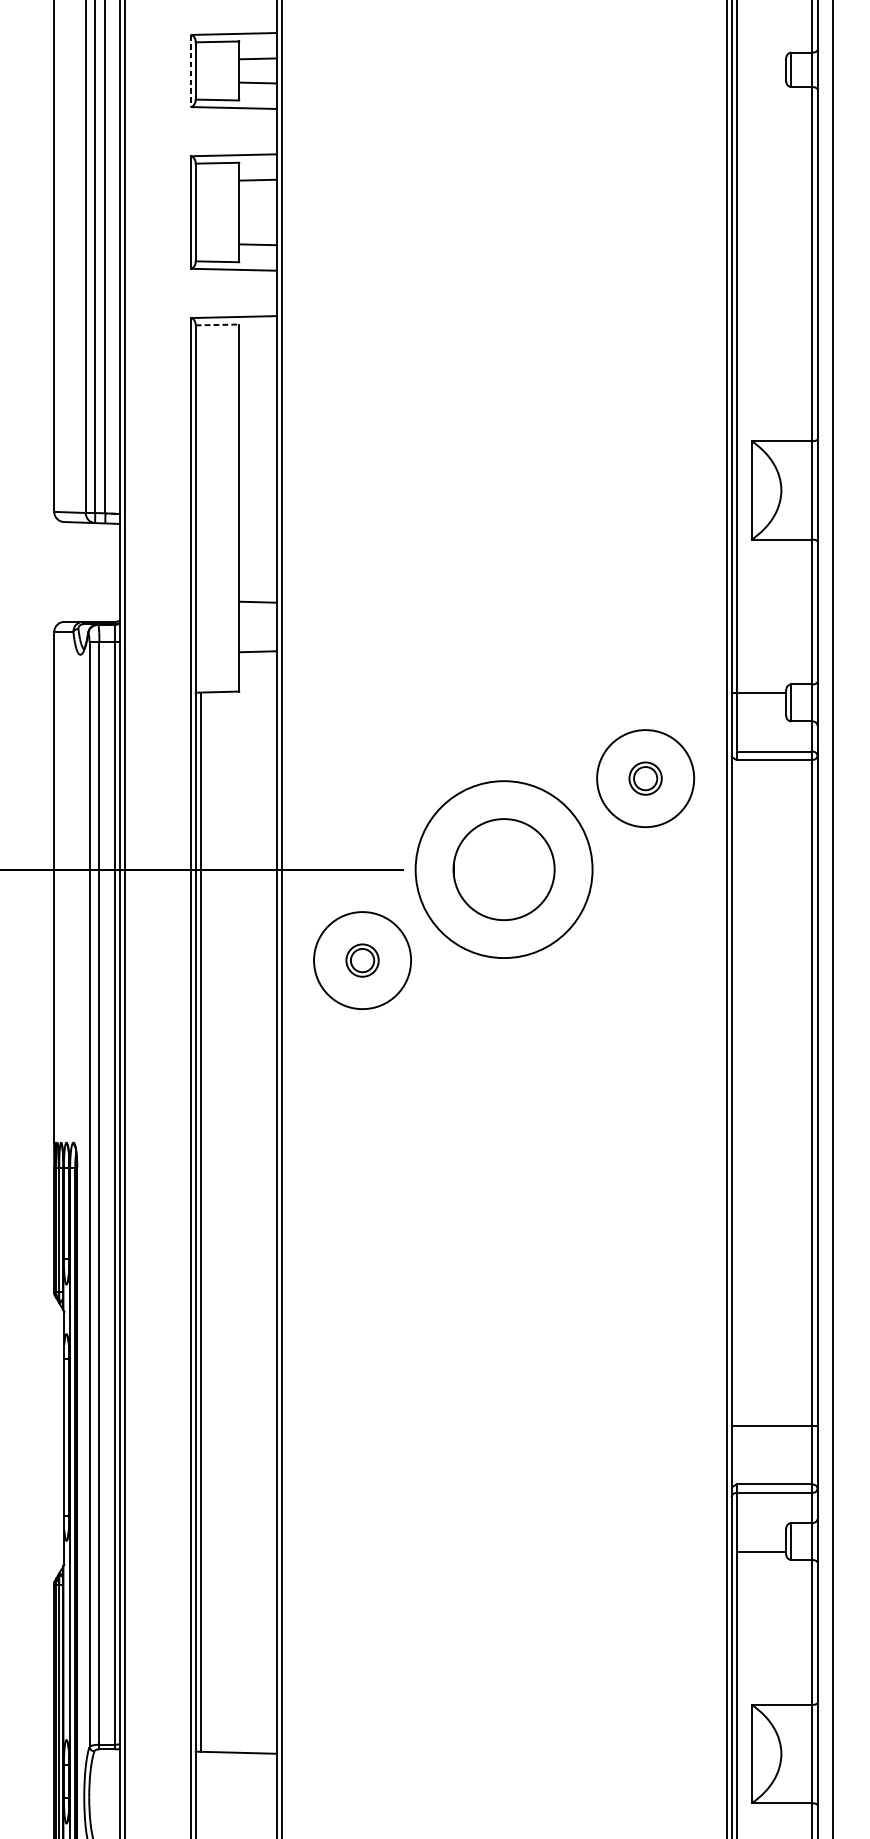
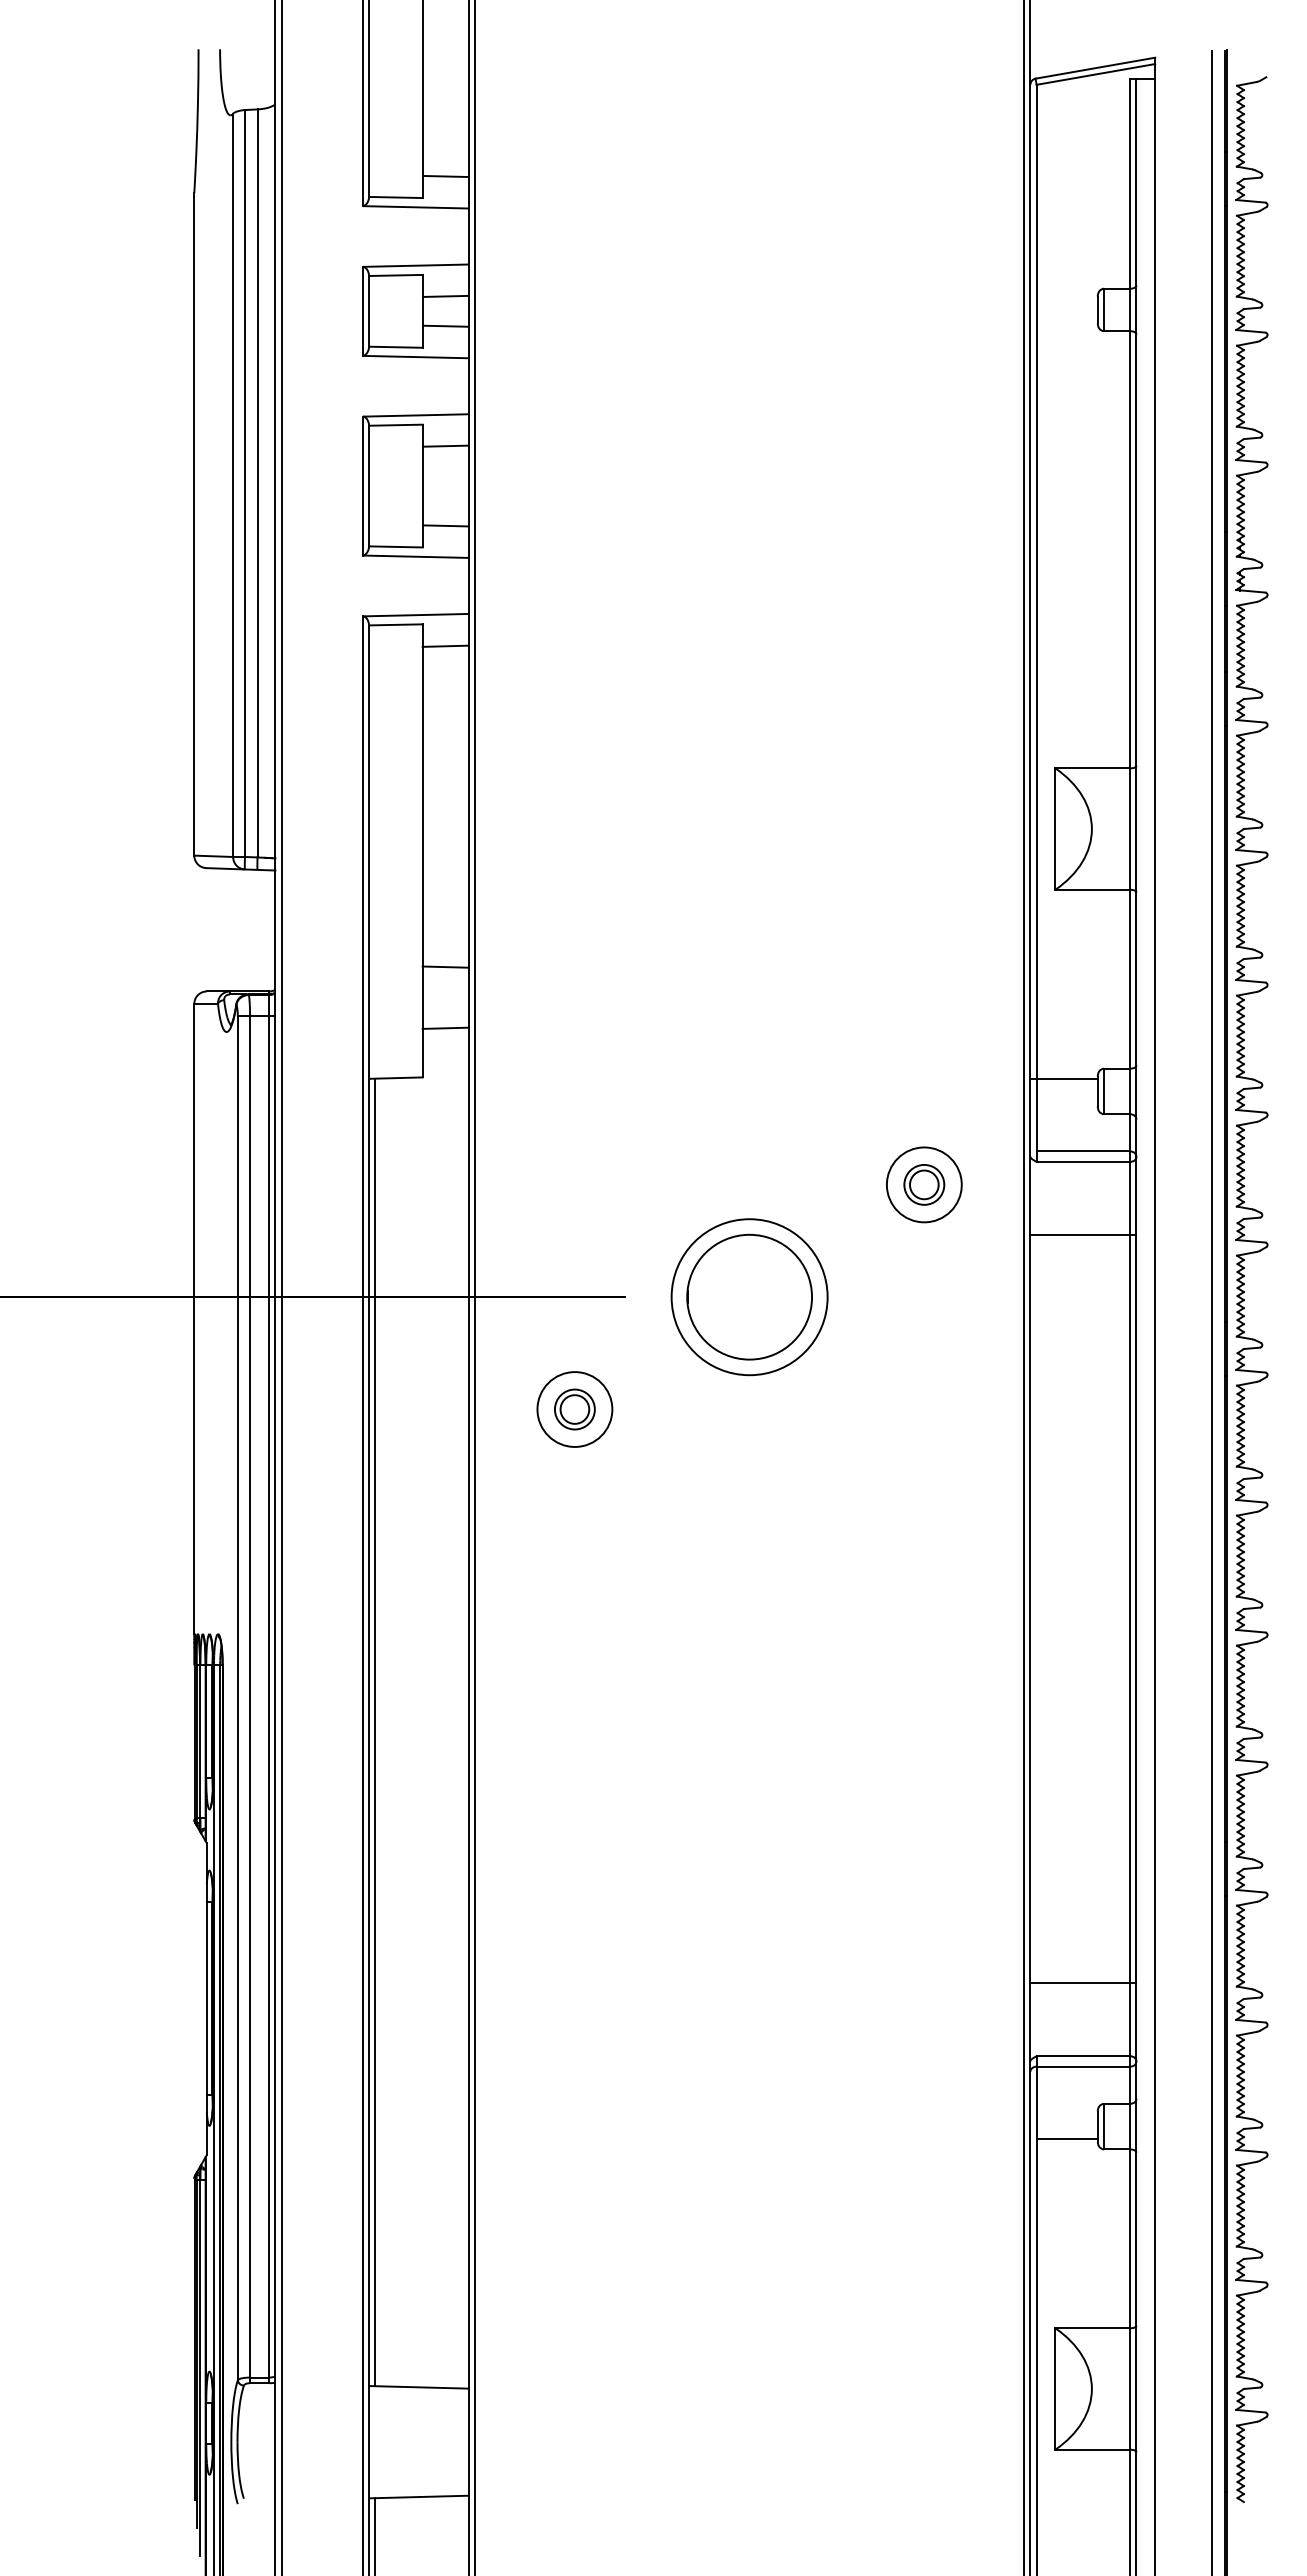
line: (190, 71) -> (362, 311), dashed -> solid
line: (217, 324) -> (395, 624), dashed -> solid
line: (257, 341) -> (445, 645), added
circle: (644, 778) -> (923, 1184), size x0.62
line: (774, 818) -> (1083, 1234), added
circle: (504, 869) -> (749, 1297), size x0.71
circle: (362, 960) -> (574, 1409), size x0.62

